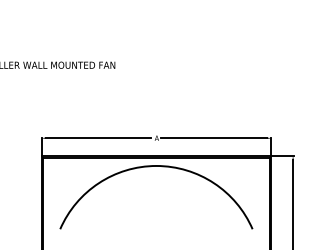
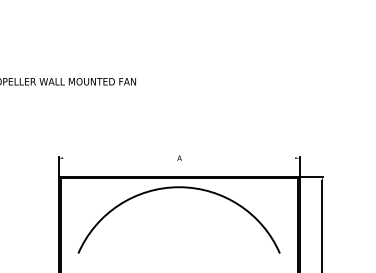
line: (98, 138) -> (118, 158), removed
line: (214, 138) -> (239, 158), removed

